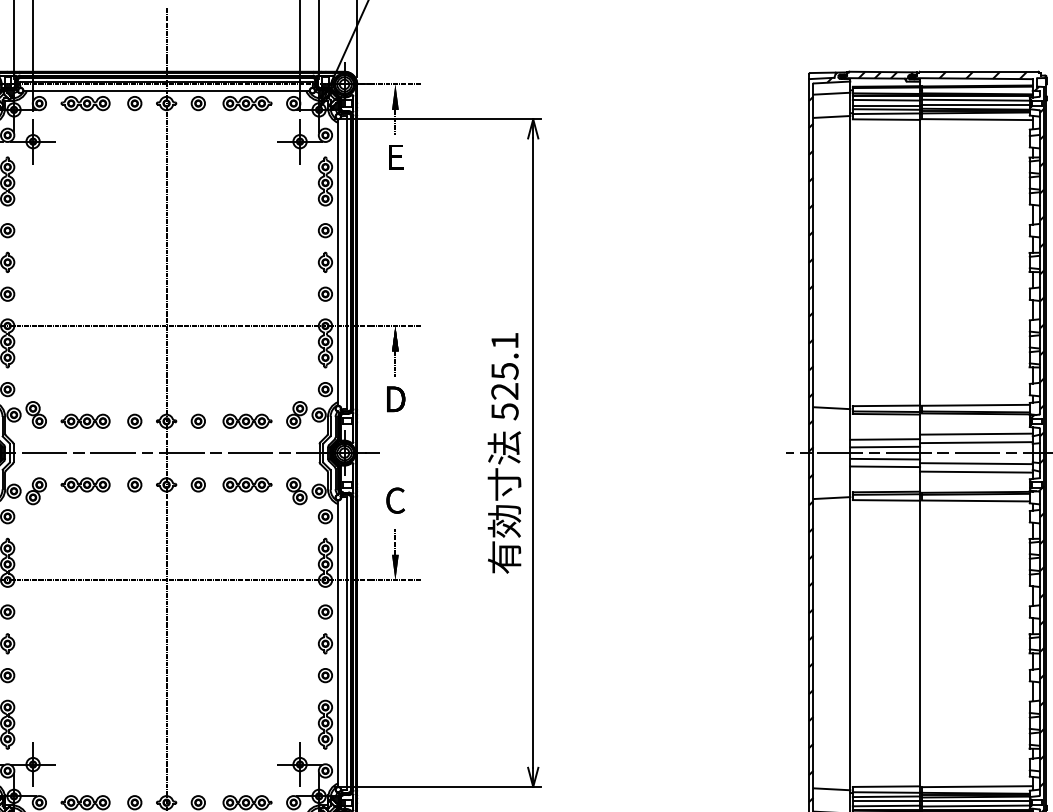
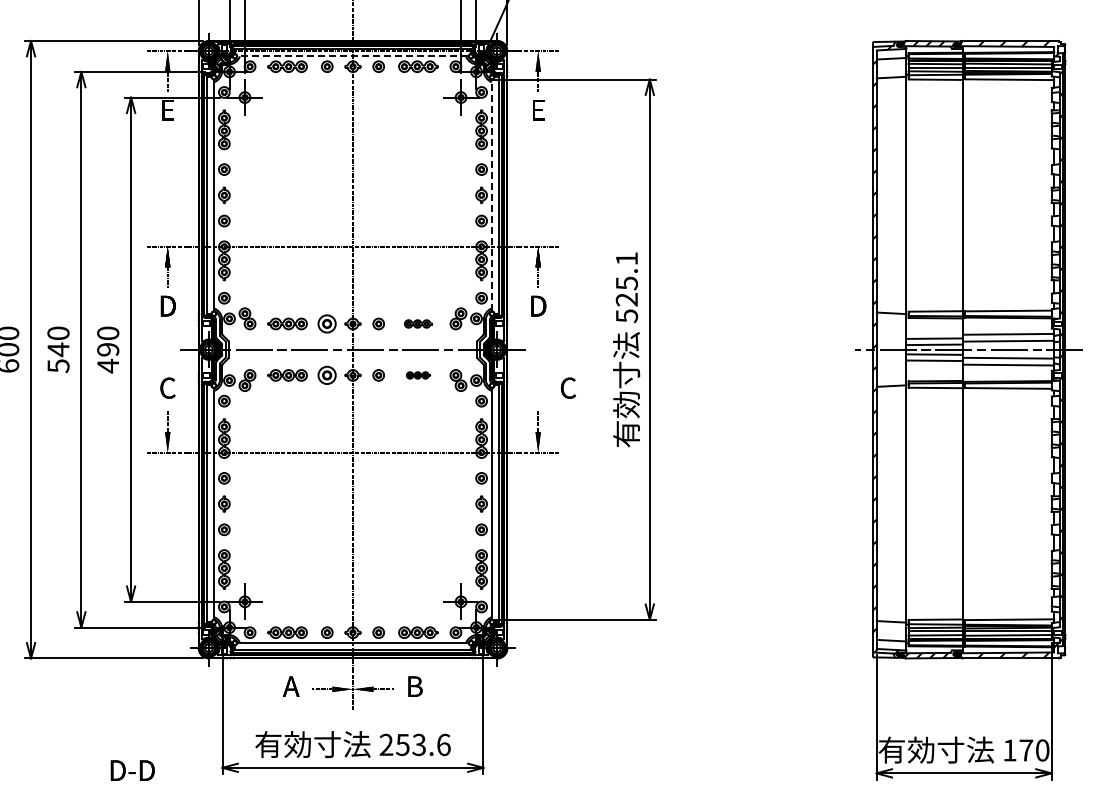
line: (165, 90) -> (352, 56), solid -> dashed
line: (337, 261) -> (491, 194), solid -> dashed
part: (135, 420) -> (327, 323), size x1.6
part: (247, 420) -> (418, 323), size x0.7
part: (135, 484) -> (327, 375), size x1.6
part: (247, 484) -> (418, 375), size x0.6
text: (394, 499) -> (567, 387), moved

